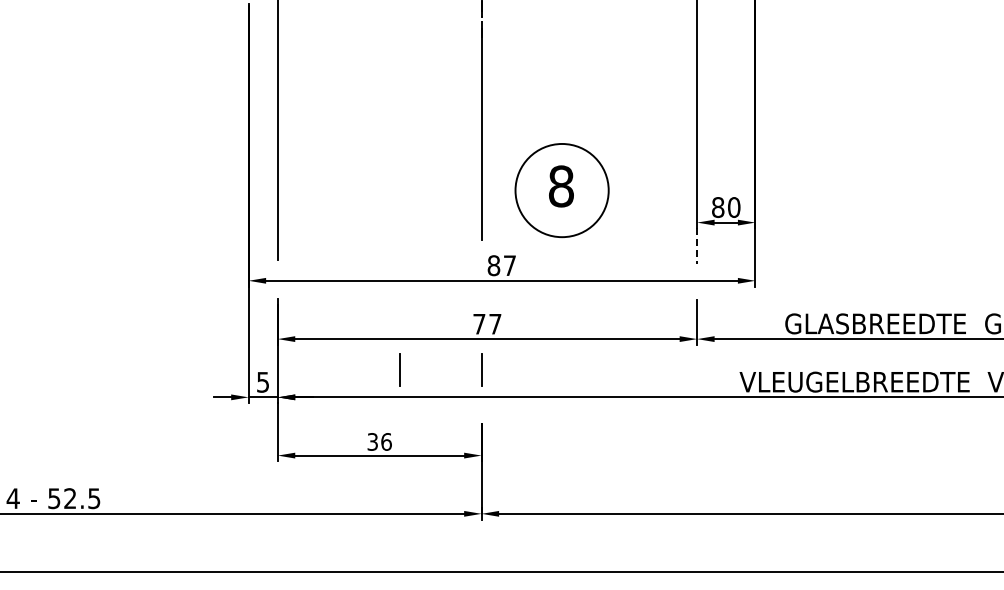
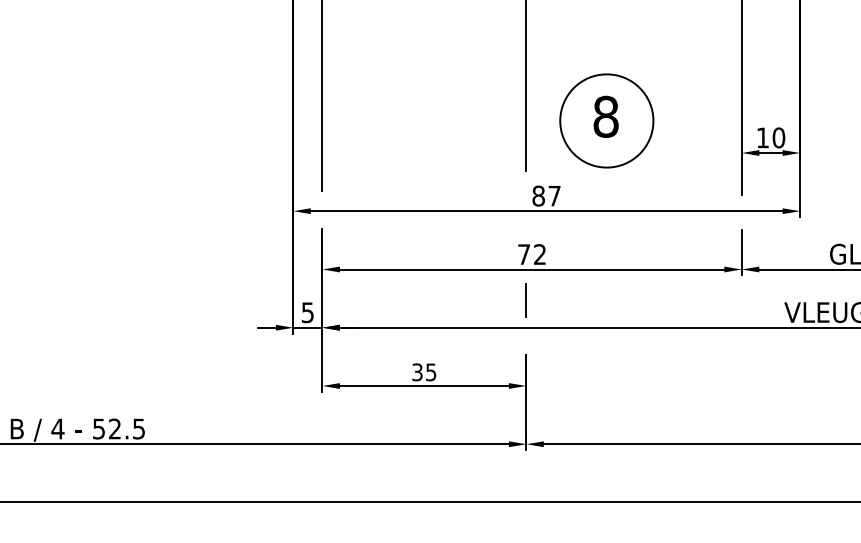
text: (718, 207) -> (763, 137), 80 -> 10
line: (697, 246) -> (742, 176), dashed -> solid
text: (495, 323) -> (540, 253), 77 -> 72
line: (399, 369) -> (444, 299), removed
text: (386, 441) -> (431, 371), 36 -> 35

